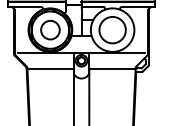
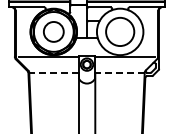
line: (50, 68) -> (53, 72), solid -> dashed
line: (112, 68) -> (120, 72), solid -> dashed

